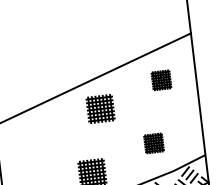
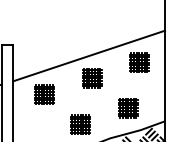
part: (161, 80) -> (139, 62), size x1.43
part: (39, 138) -> (44, 94), added
part: (154, 143) -> (128, 108), size x1.43

